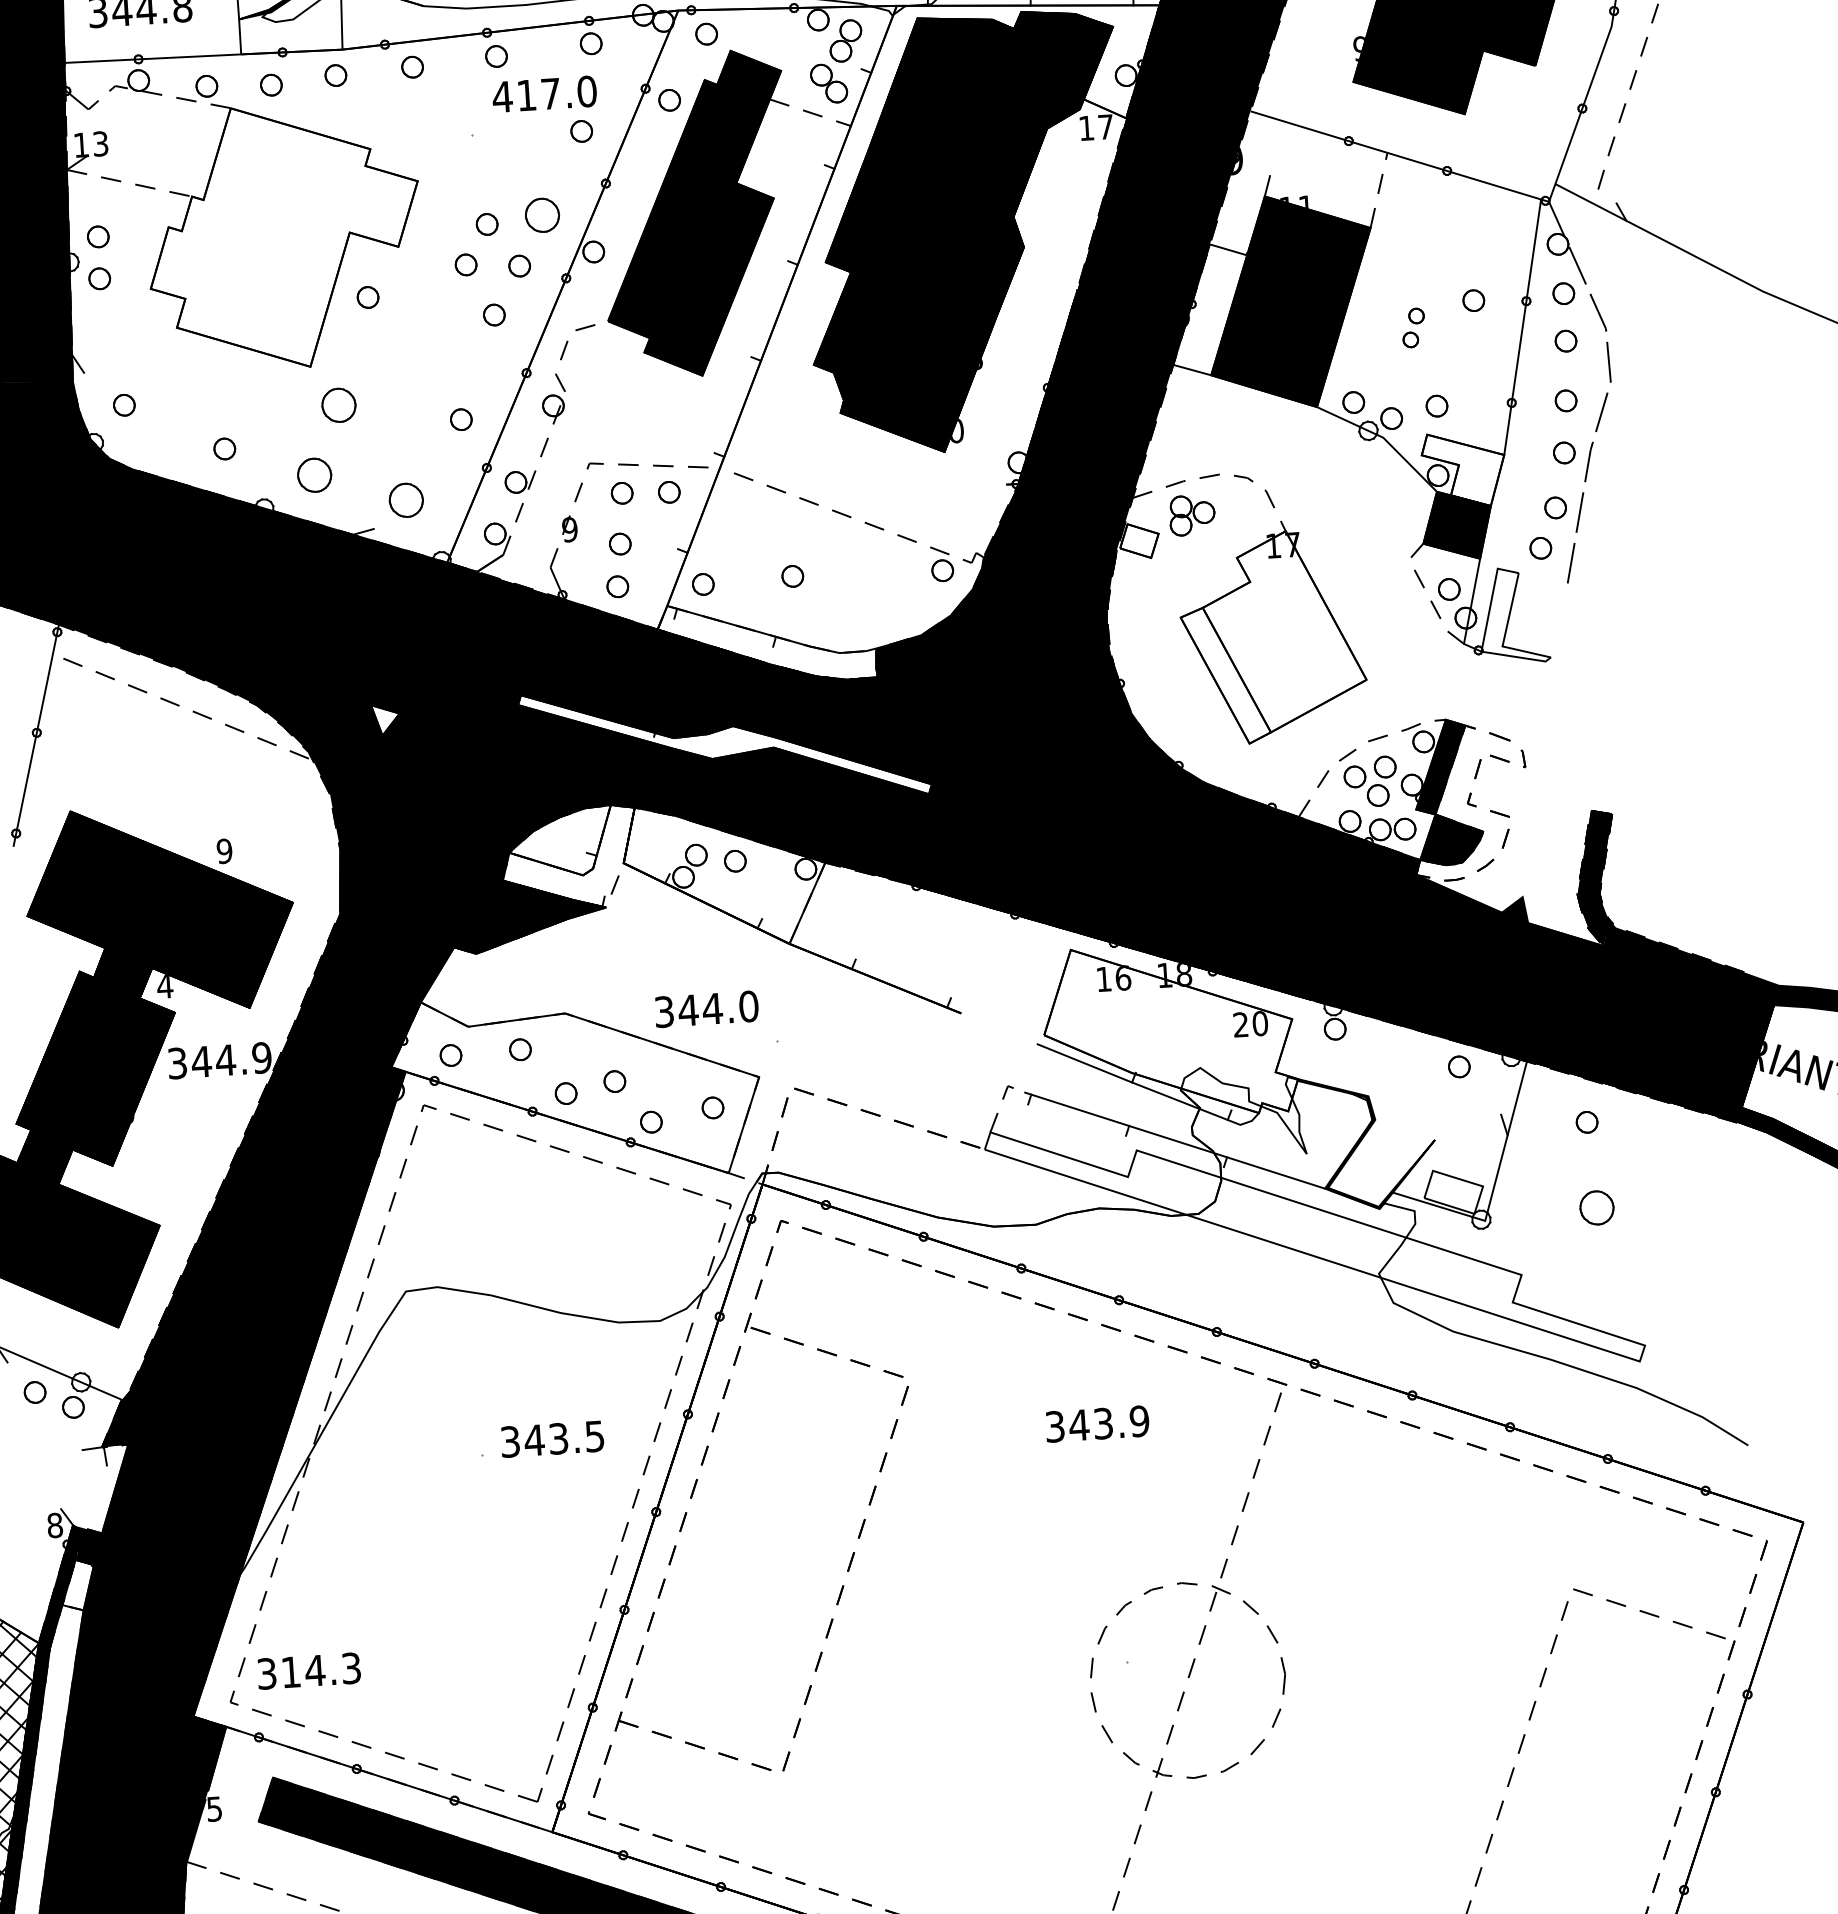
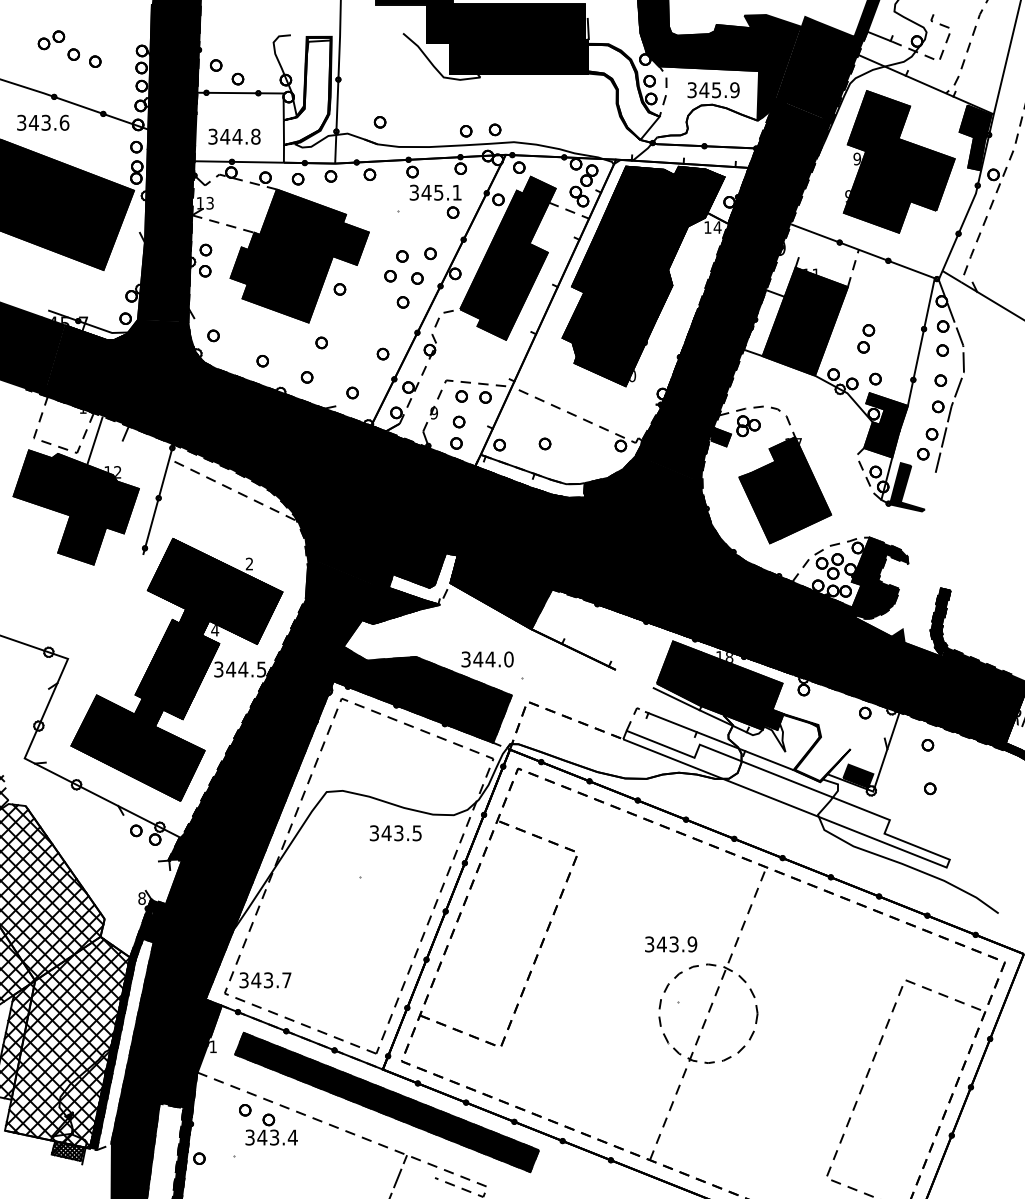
text: (544, 93) -> (435, 192), 417.0 -> 345.1
text: (1105, 126) -> (717, 227), 17 -> 14
part: (542, 214) -> (430, 253), size x0.62
fill: (283, 235) -> (299, 255), added
part: (1473, 299) -> (897, 326), removed
part: (1413, 327) -> (866, 338), size x1.43
part: (338, 404) -> (321, 342), size x0.62
fill: (1462, 470) -> (886, 412), added
part: (313, 475) -> (306, 377), size x0.62
part: (405, 499) -> (352, 392), size x0.62
fill: (1138, 541) -> (720, 437), added
fill: (1511, 616) -> (906, 487), added
fill: (1273, 637) -> (785, 490), added
fill: (386, 718) -> (335, 502), added
fill: (725, 744) -> (505, 526), added
fill: (1468, 801) -> (878, 579), added
fill: (560, 842) -> (419, 570), added
text: (224, 850) -> (249, 563), 9 -> 2
fill: (725, 875) -> (501, 592), added
fill: (1167, 1031) -> (719, 685), added
text: (261, 1057) -> (261, 669), 344.9 -> 344.5
fill: (574, 1087) -> (418, 694), added
fill: (1453, 1190) -> (858, 775), added
part: (1597, 1207) -> (930, 788), size x0.62
text: (1098, 1424) -> (671, 944), moved
text: (552, 1439) -> (395, 833), moved
fill: (77, 1585) -> (151, 929), added
text: (321, 1670) -> (271, 980), 314.3 -> 343.7
text: (213, 1808) -> (212, 1046), 5 -> 1

